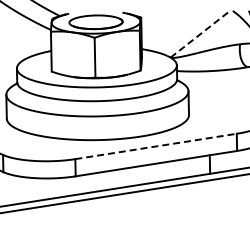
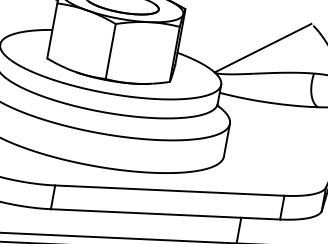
line: (200, 33) -> (262, 47), dashed -> solid
line: (156, 146) -> (170, 190), dashed -> solid

